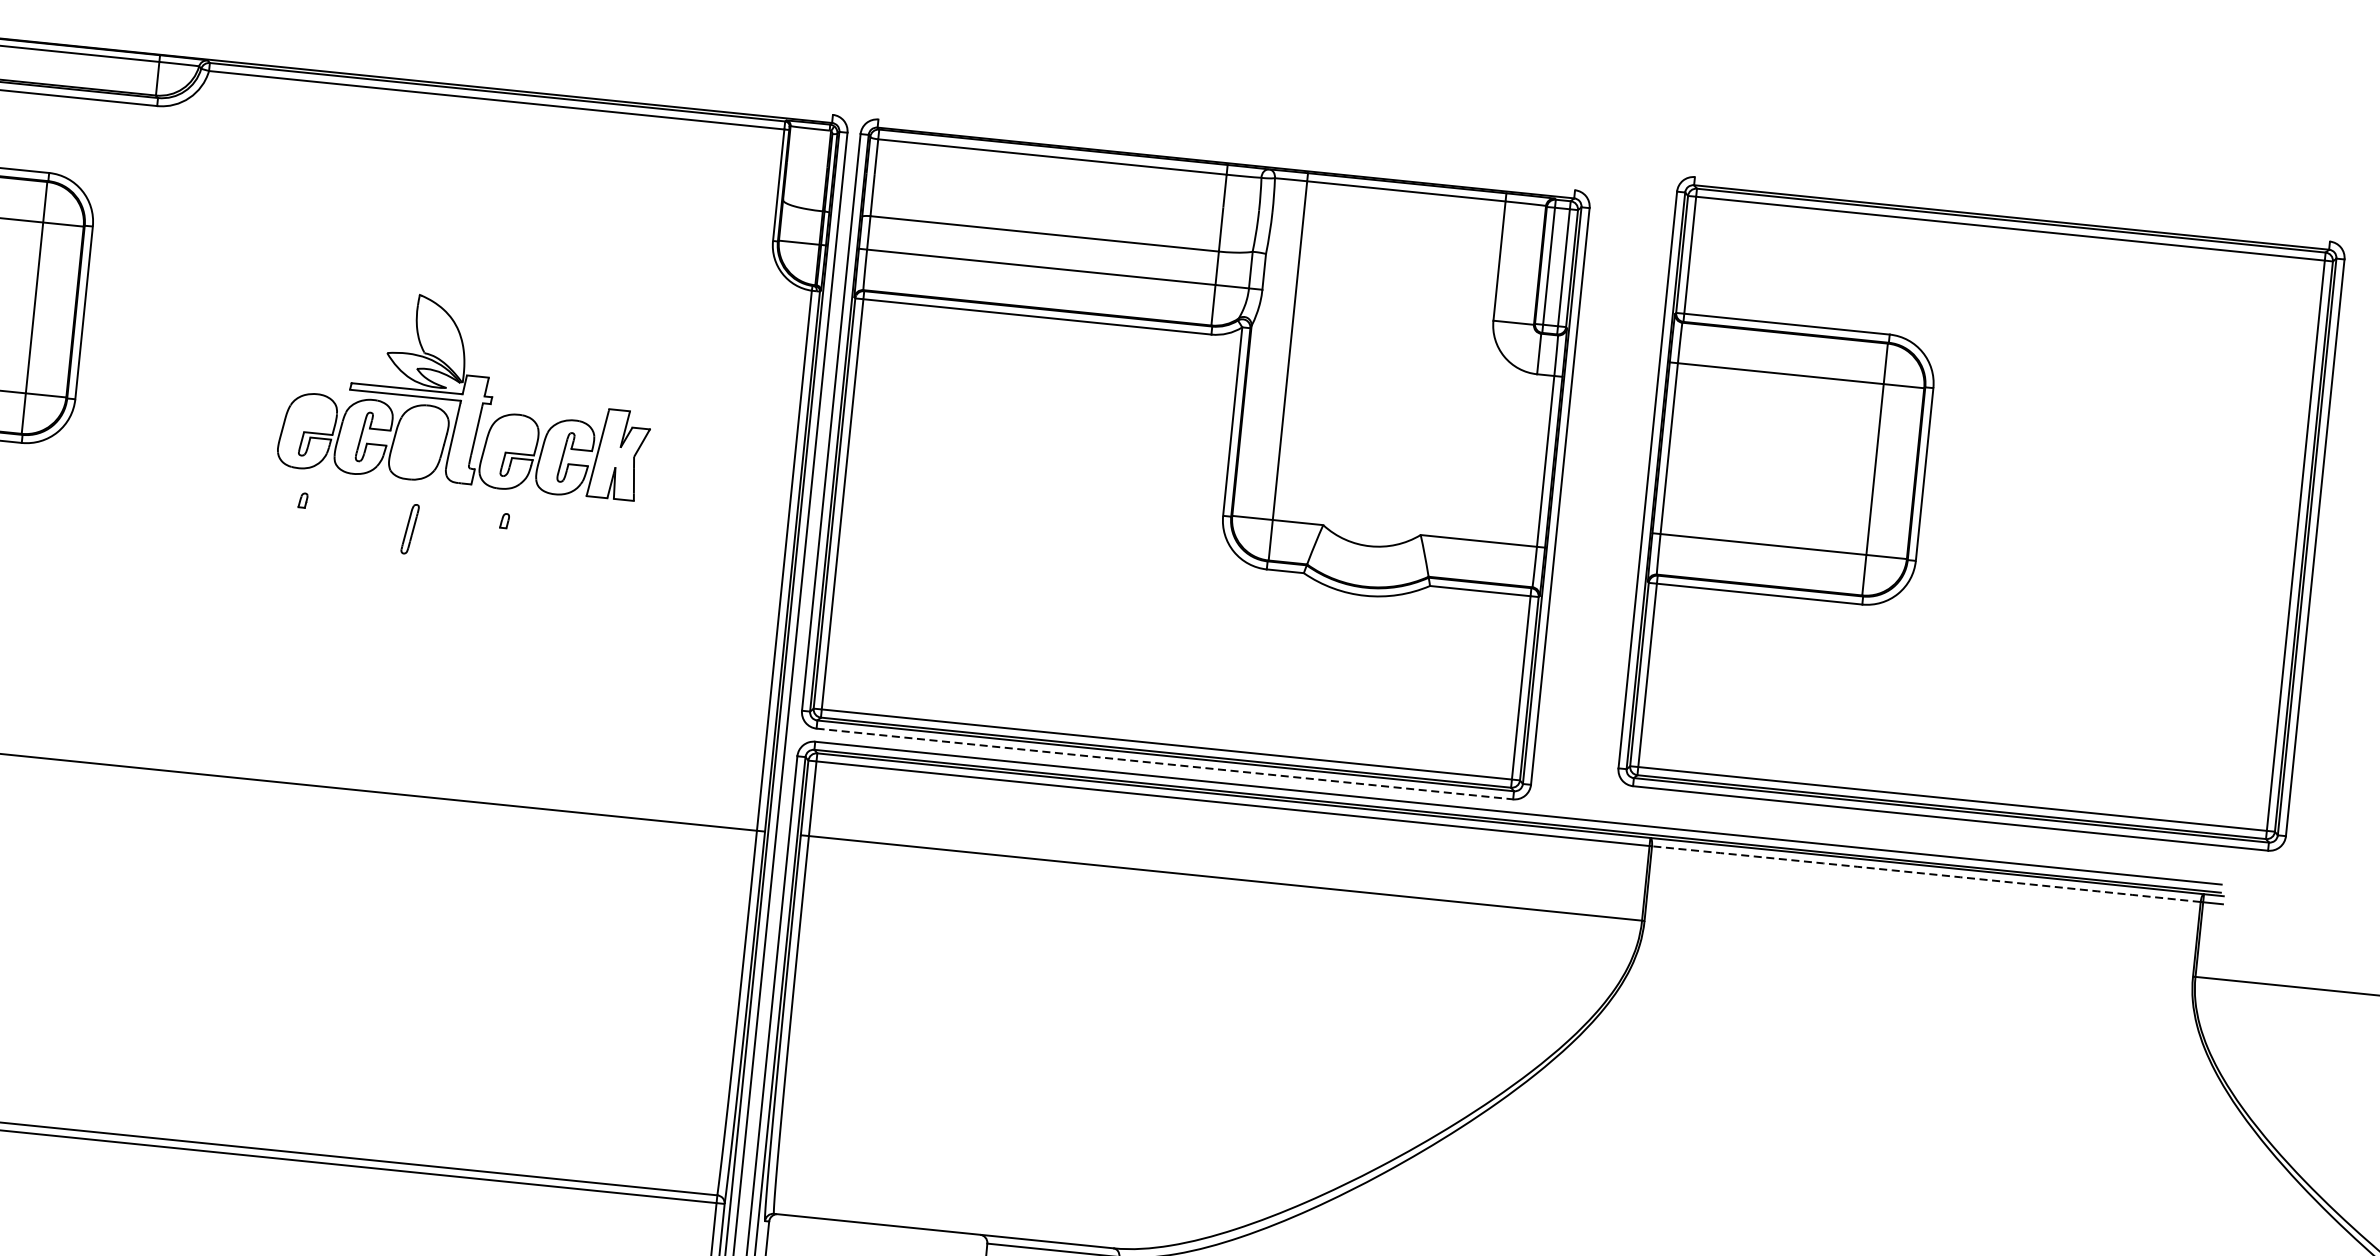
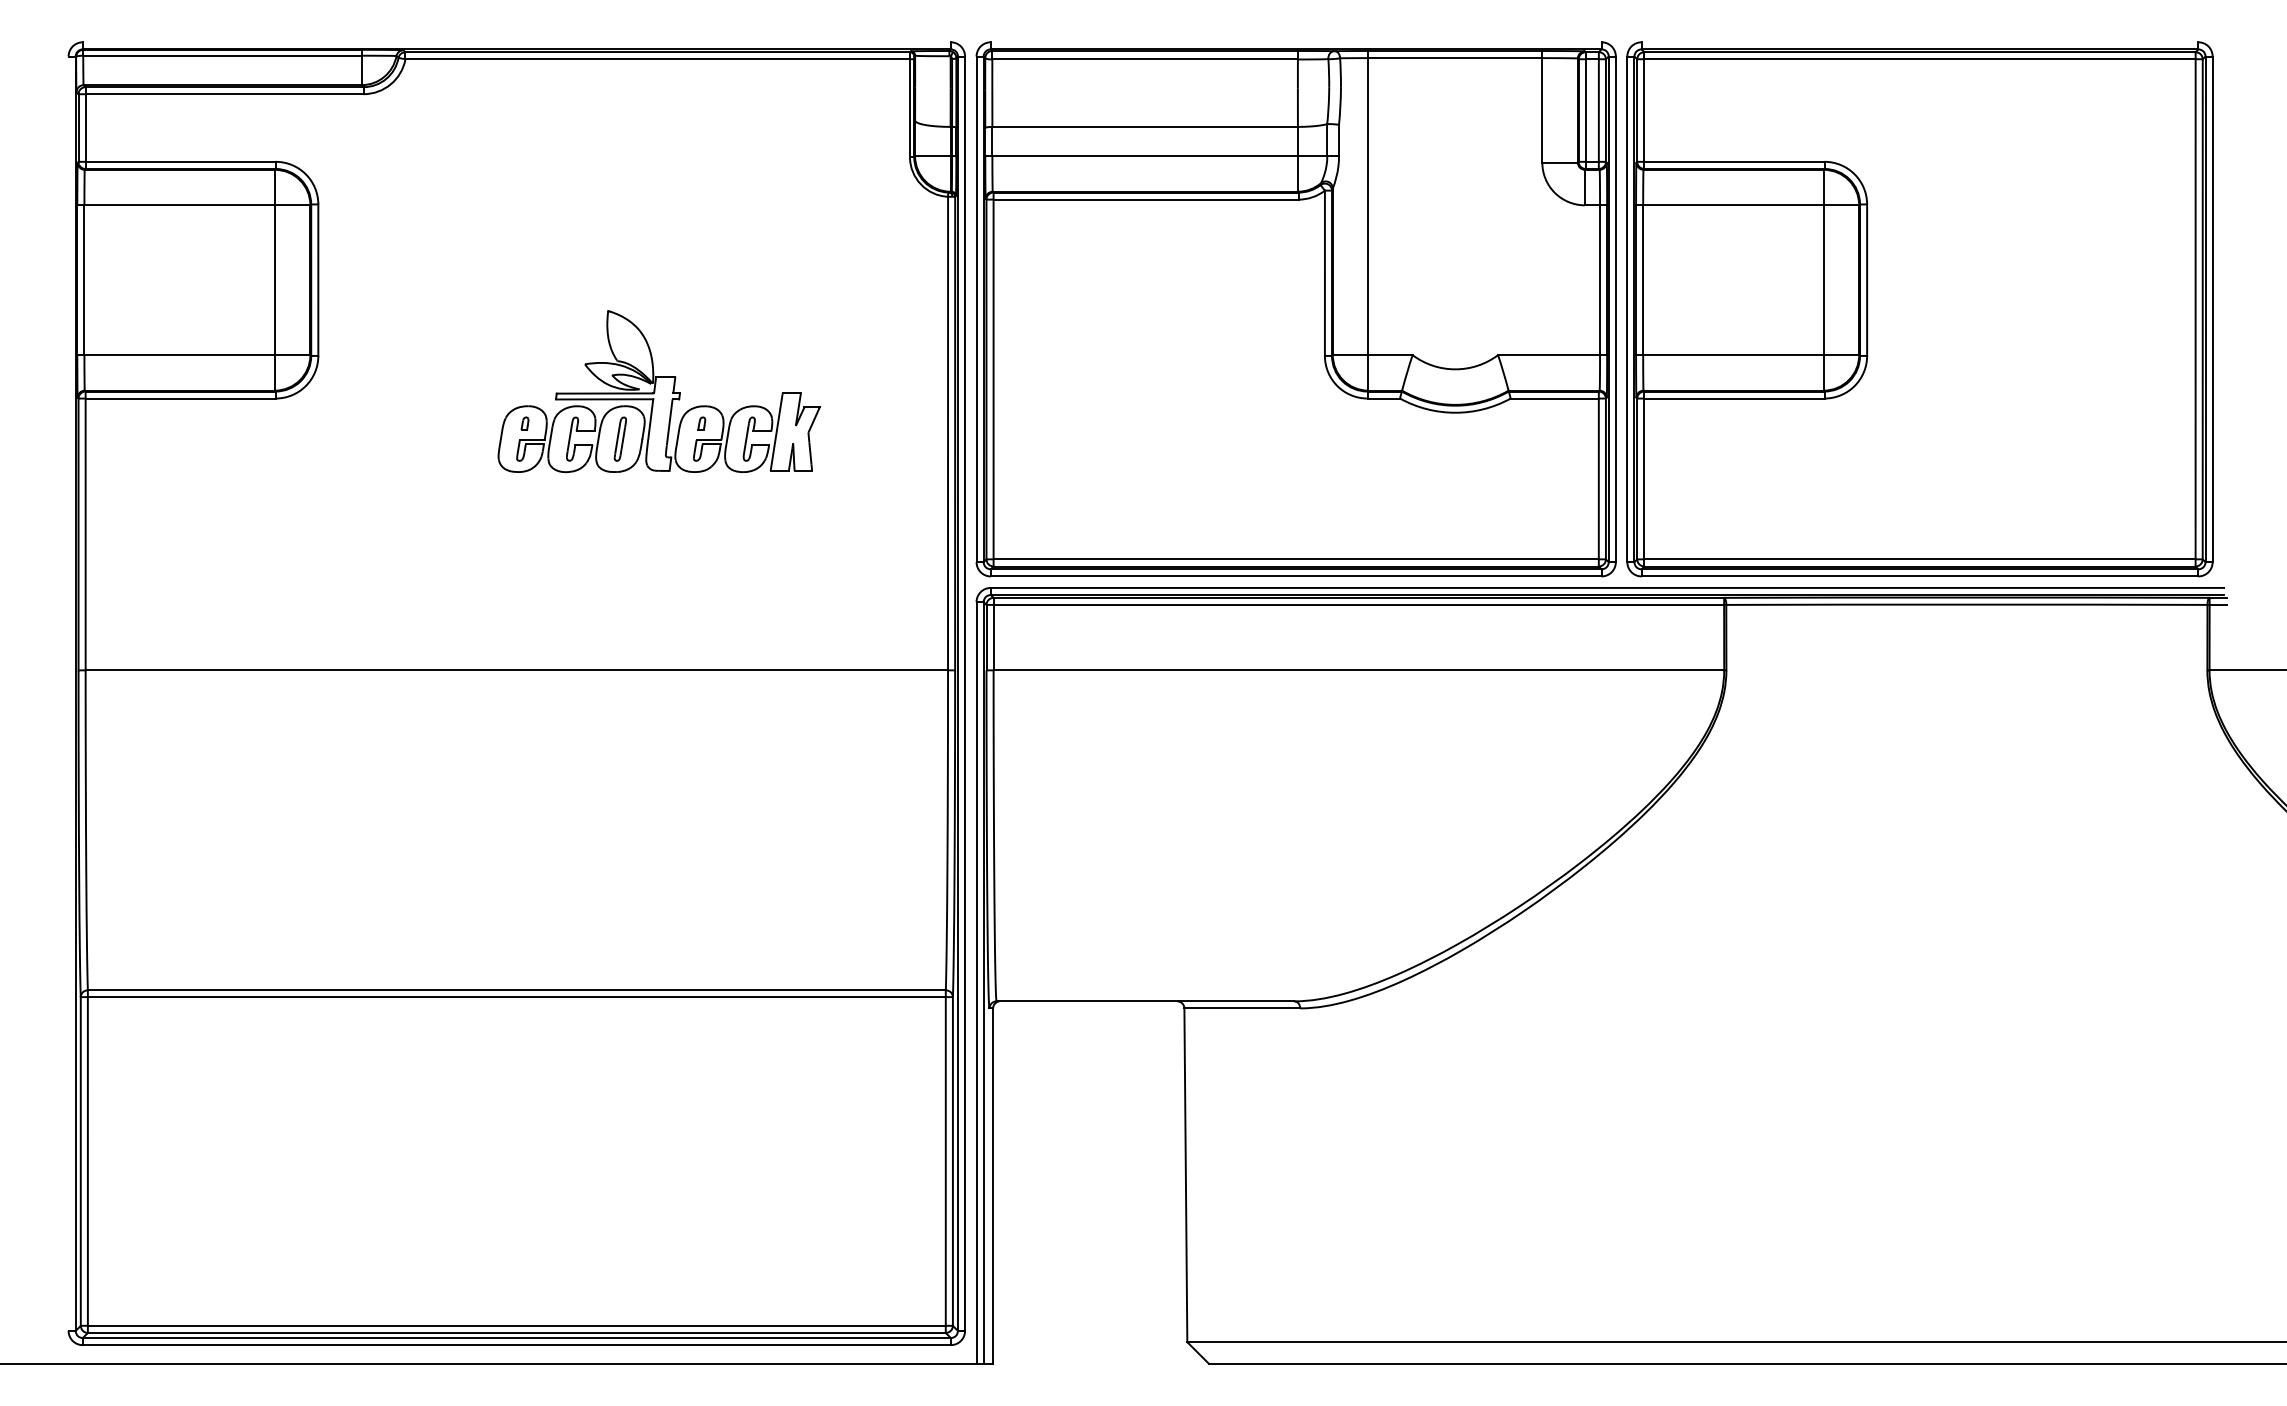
part: (467, 392) -> (658, 391), moved
part: (1980, 514) -> (1919, 309), moved
line: (1165, 764) -> (1296, 576), dashed -> solid
arc: (1925, 873) -> (1966, 604), dashed -> solid

